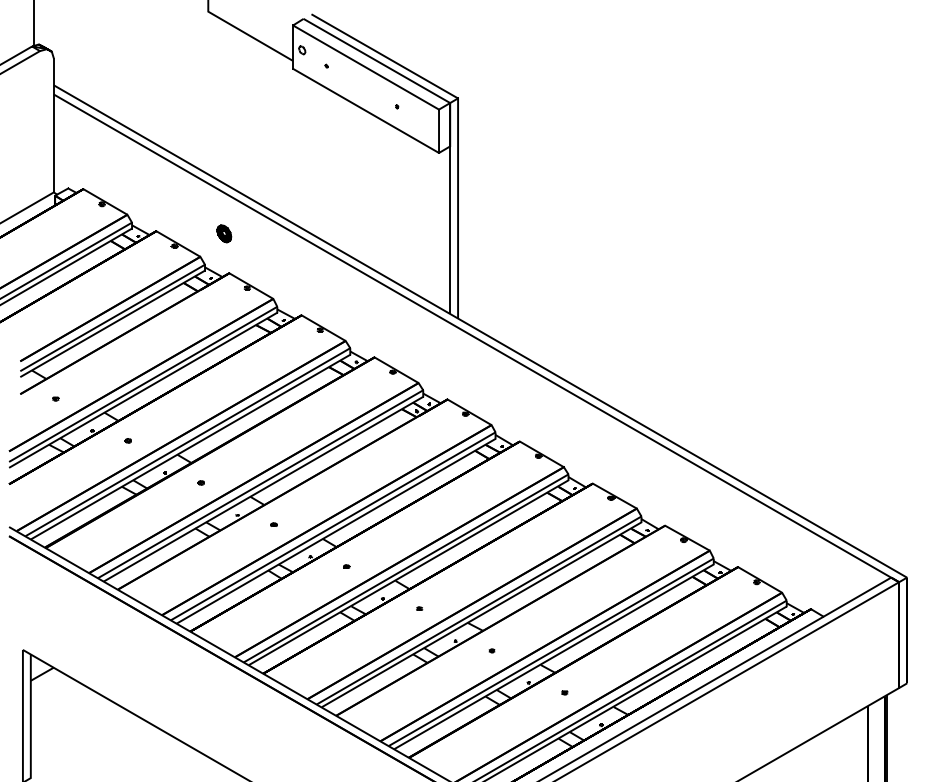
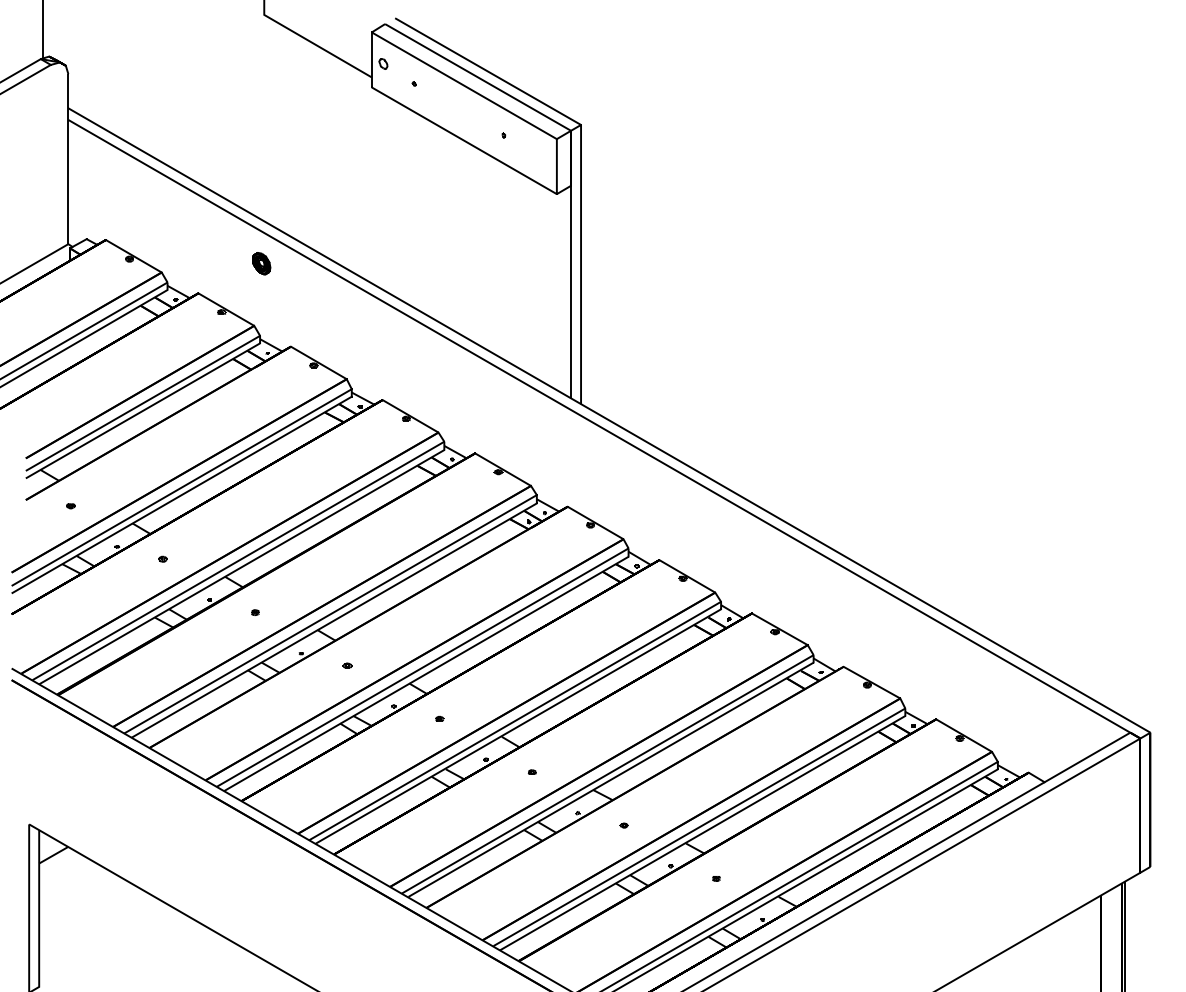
part: (224, 233) -> (261, 263), moved

